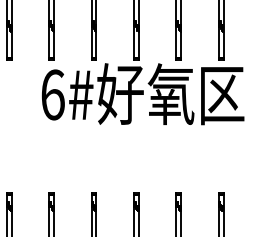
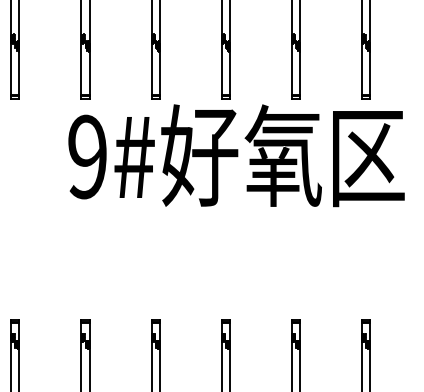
text: (52, 94) -> (86, 156), 6# -> 9#

